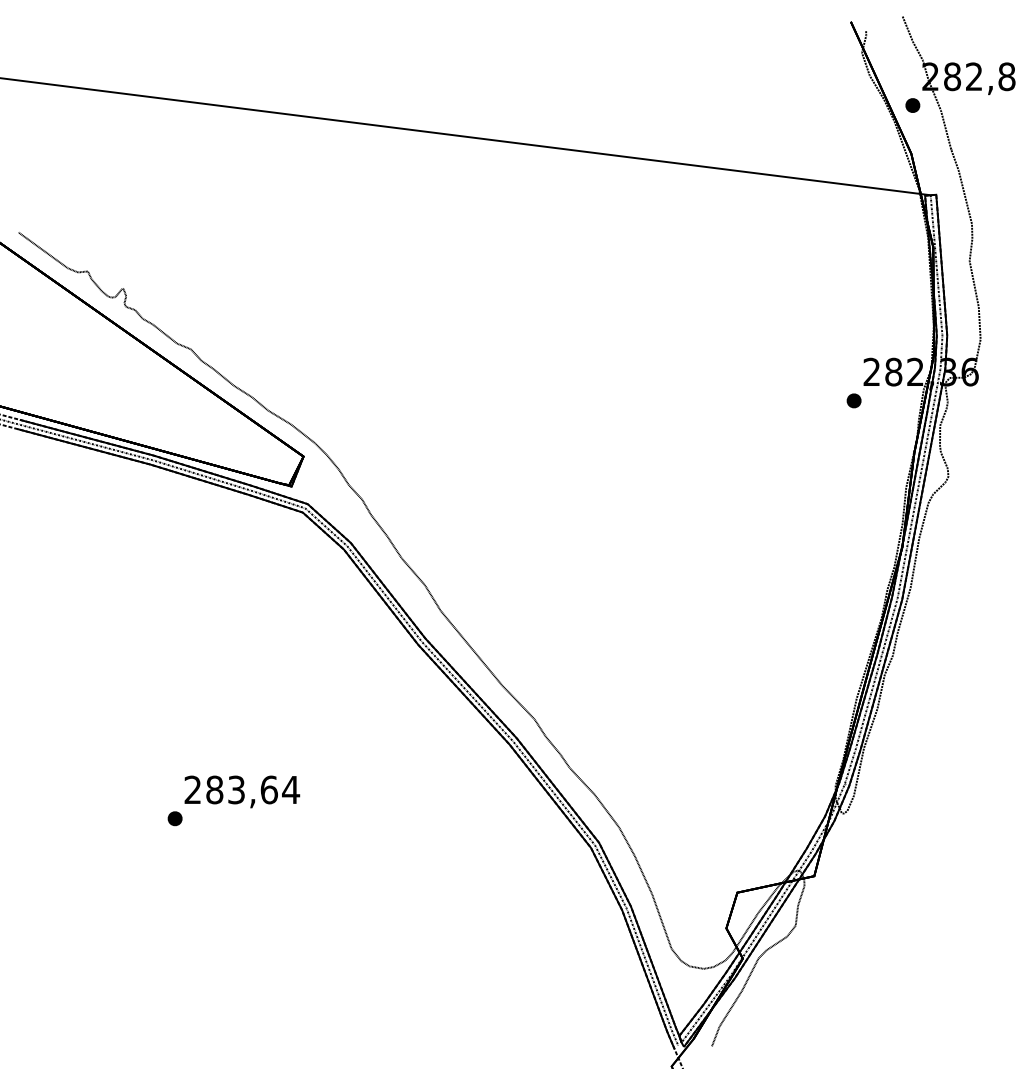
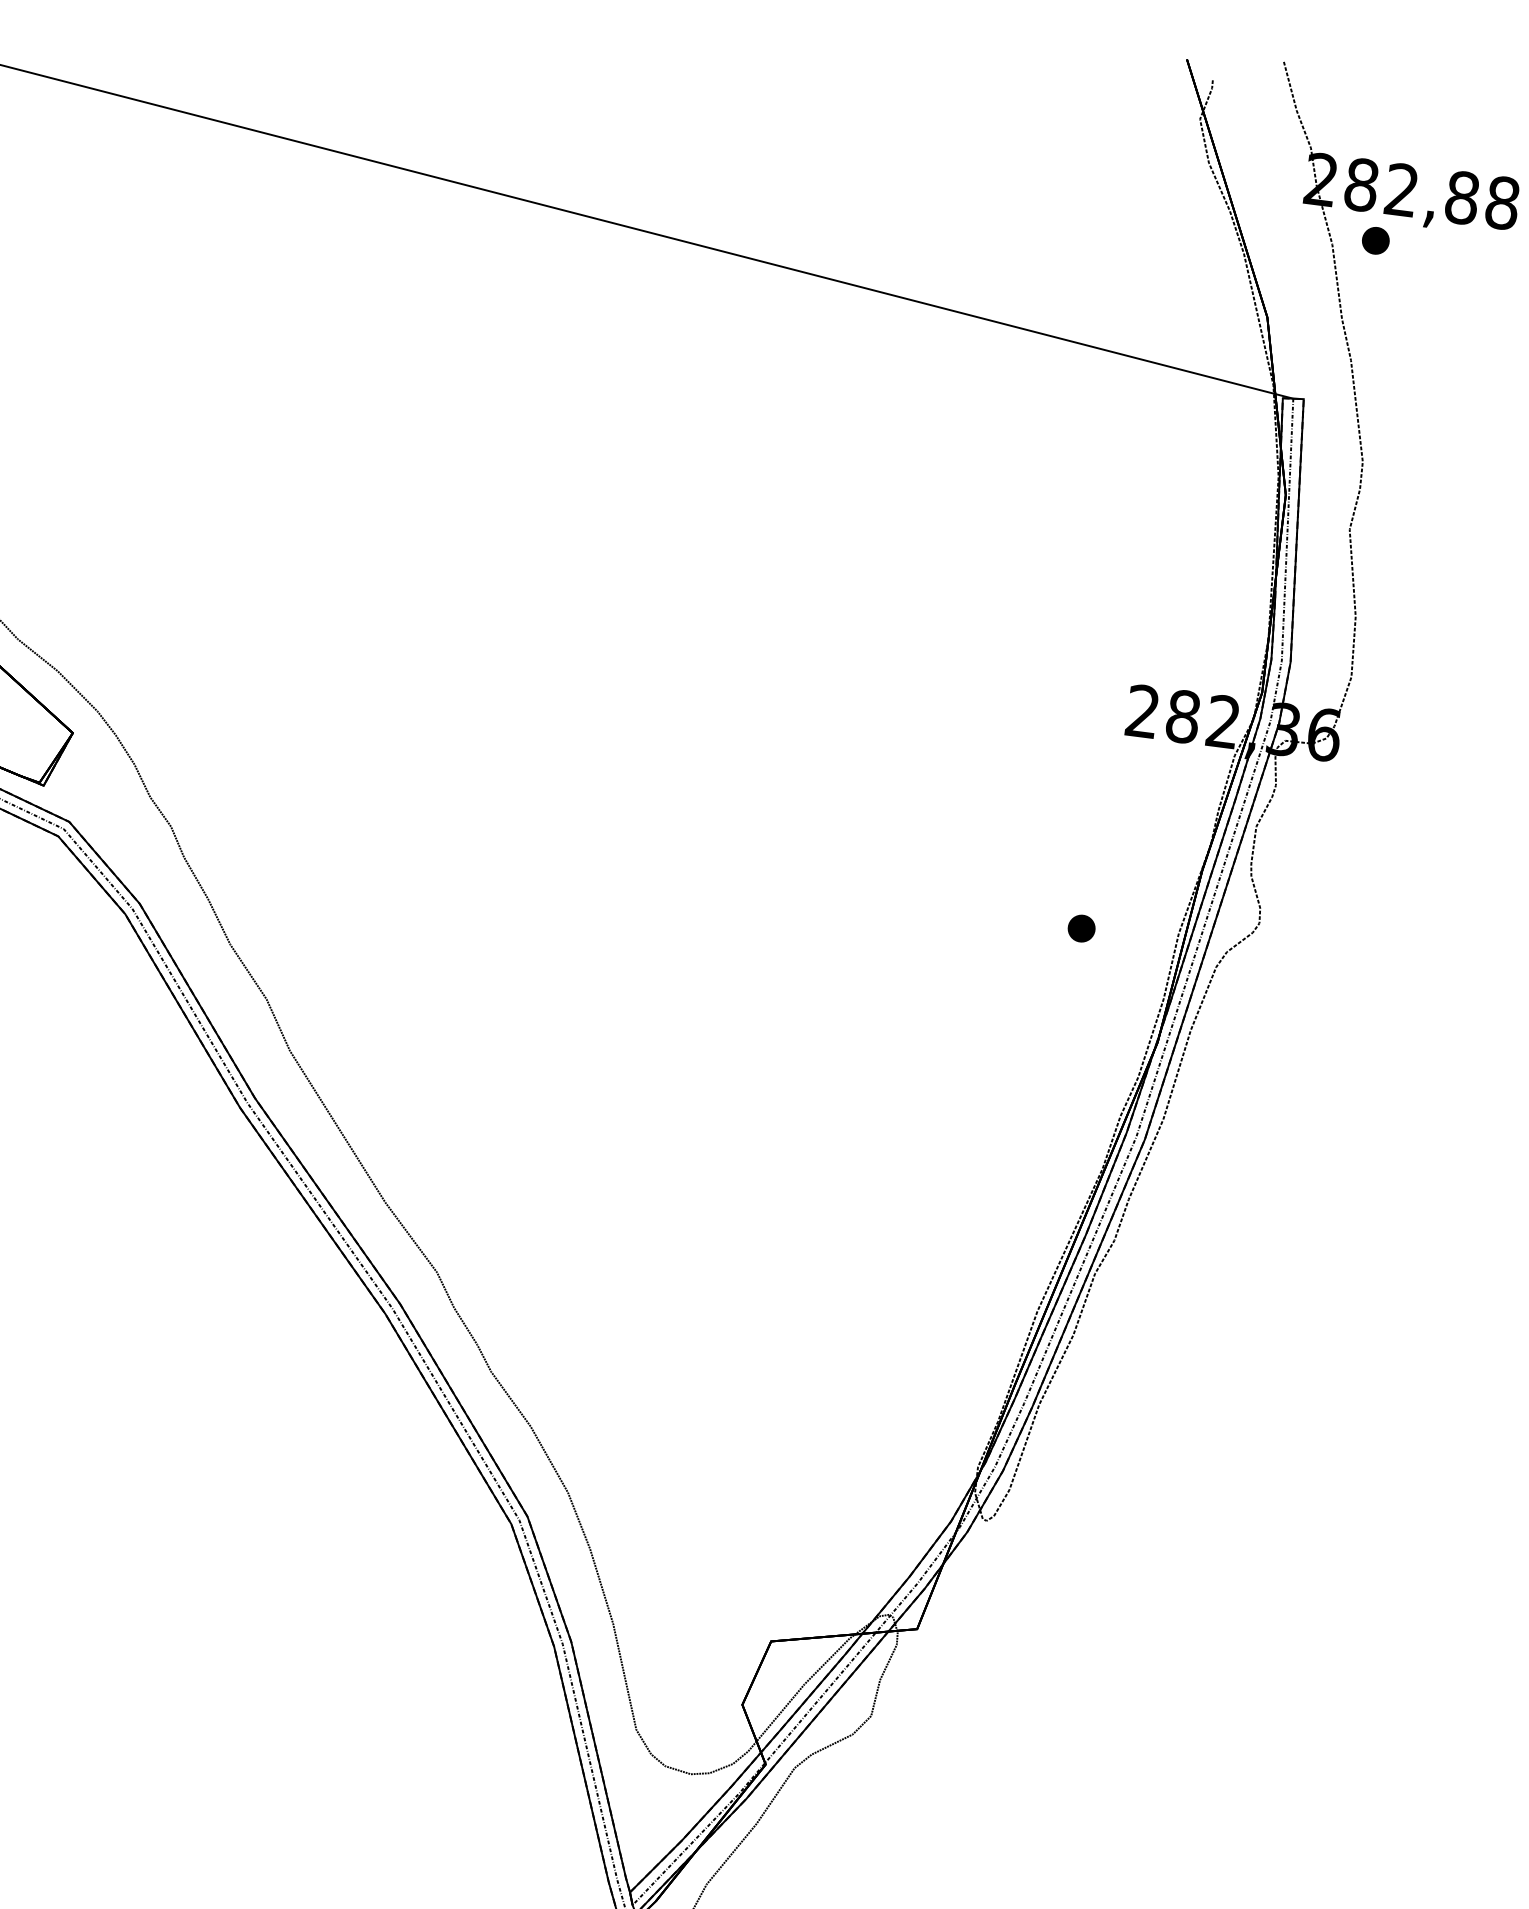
part: (912, 105) -> (1375, 240), moved
part: (853, 400) -> (1080, 927), moved

